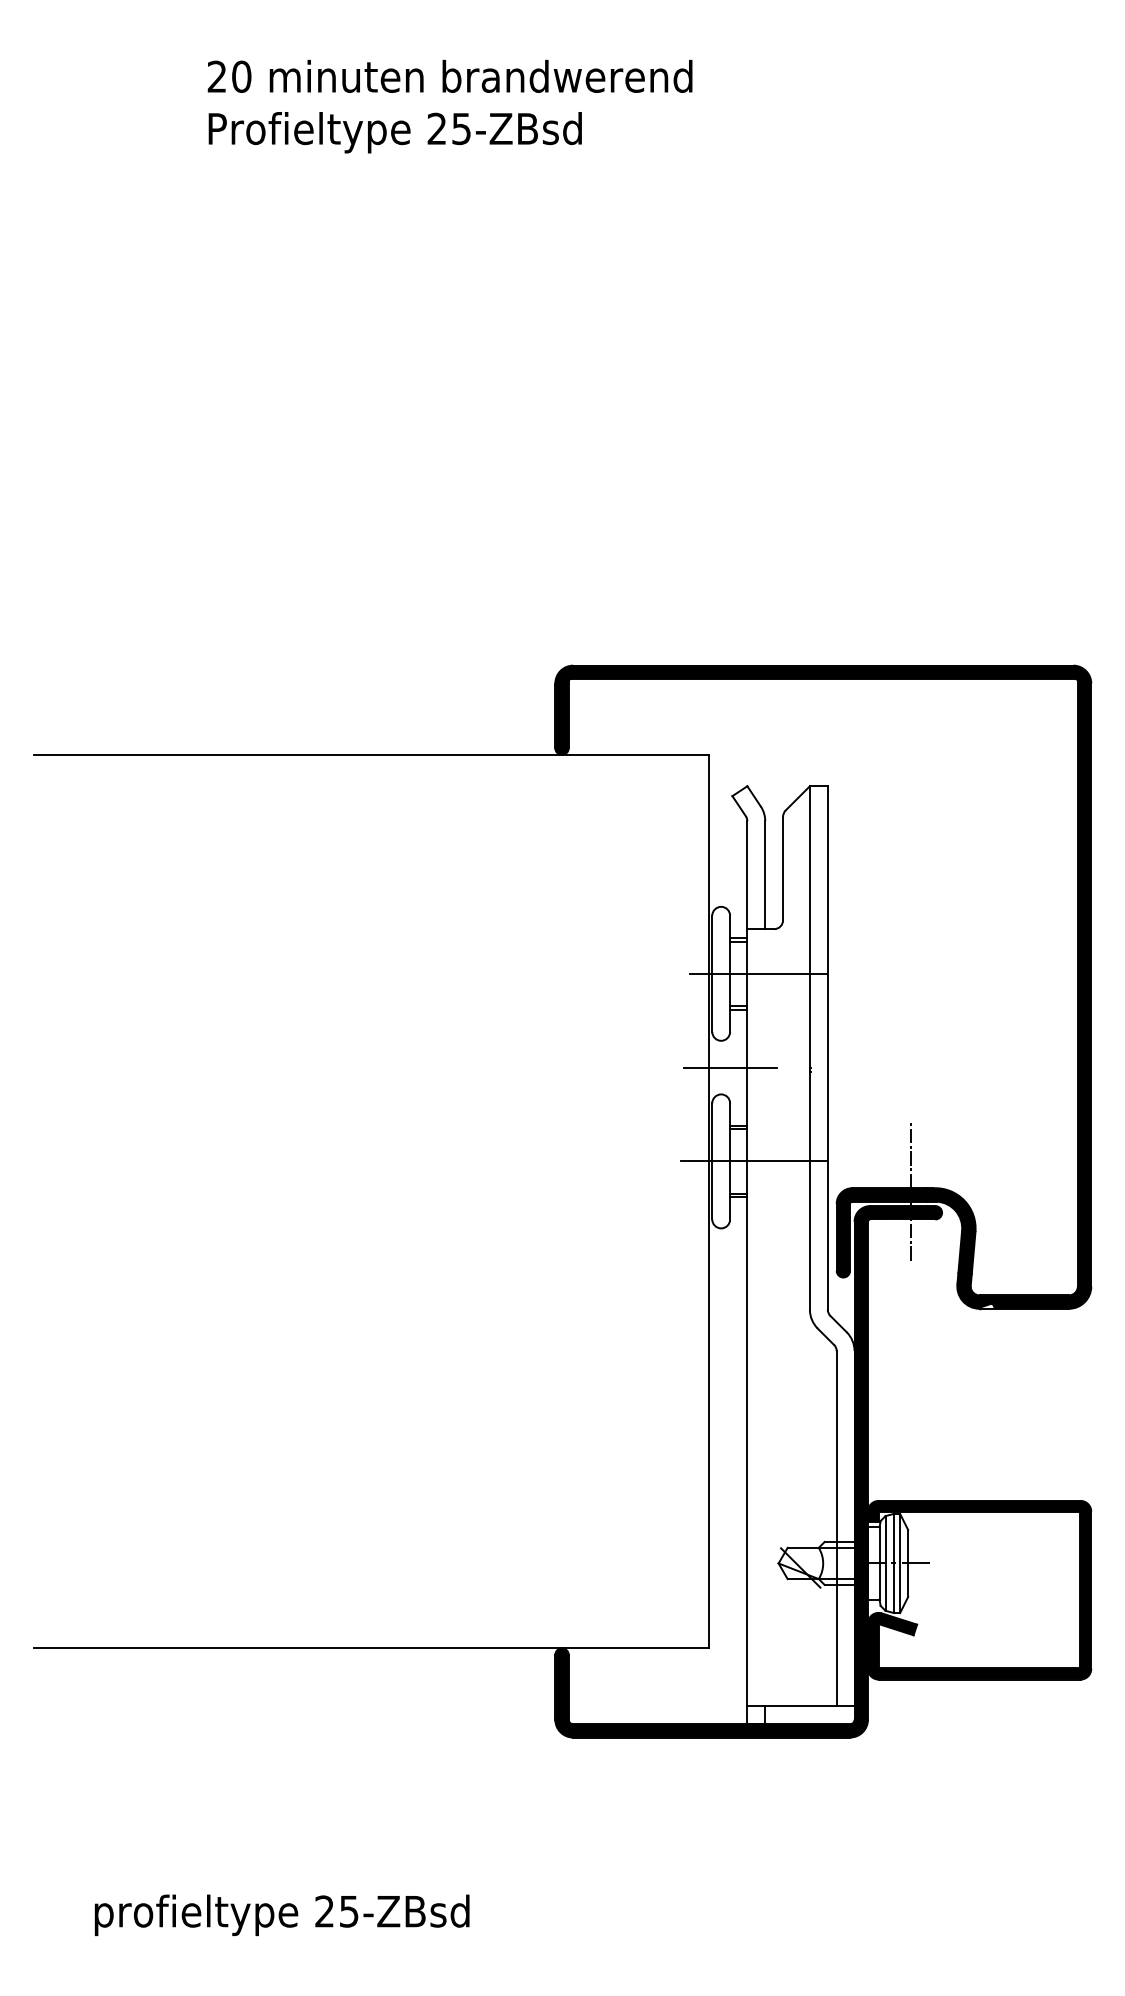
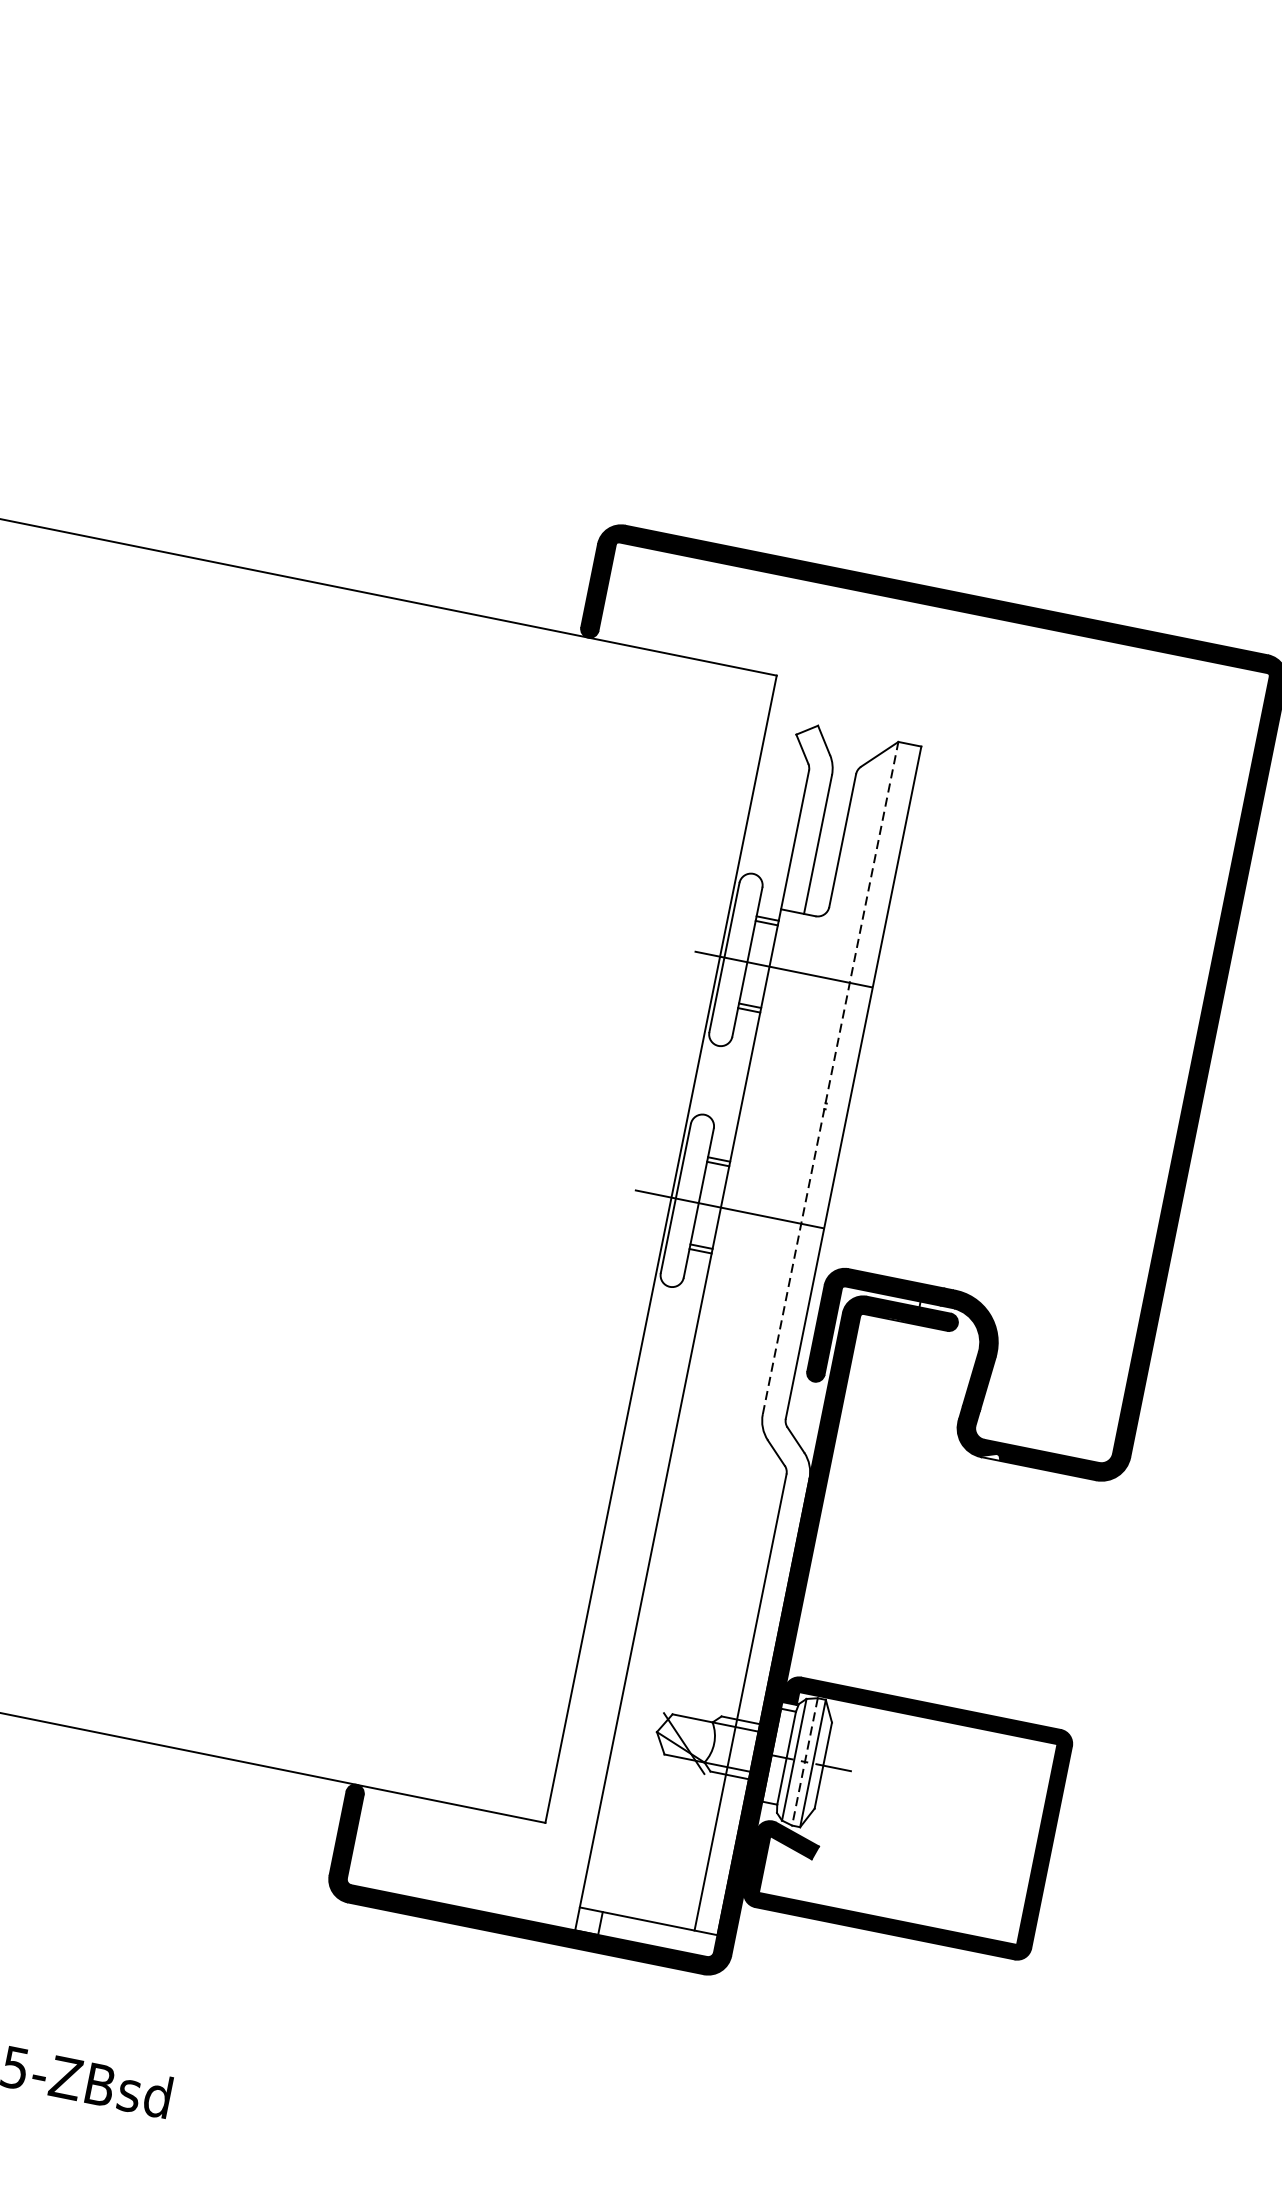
line: (809, 1047) -> (830, 1077), solid -> dashed
line: (730, 1067) -> (723, 1082), removed
line: (910, 1154) -> (932, 1240), removed
line: (910, 1239) -> (910, 1350), removed
line: (893, 1563) -> (804, 1761), solid -> dashed

